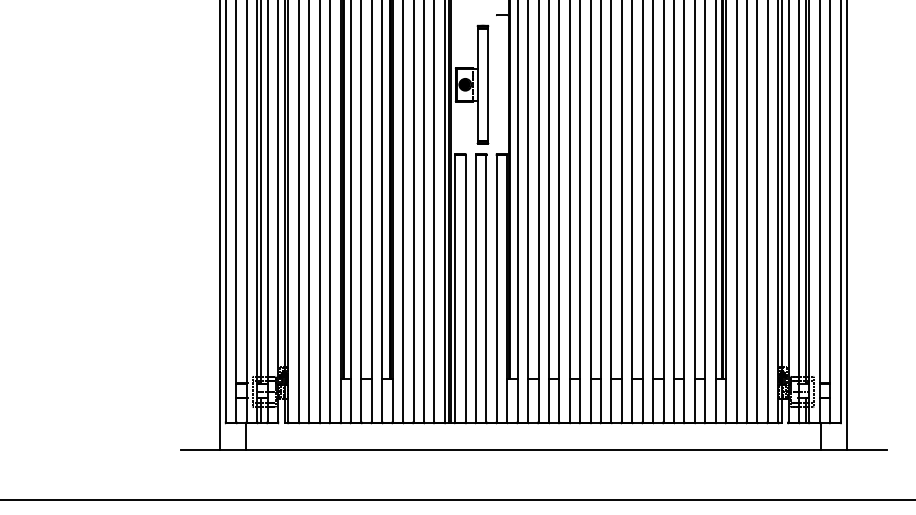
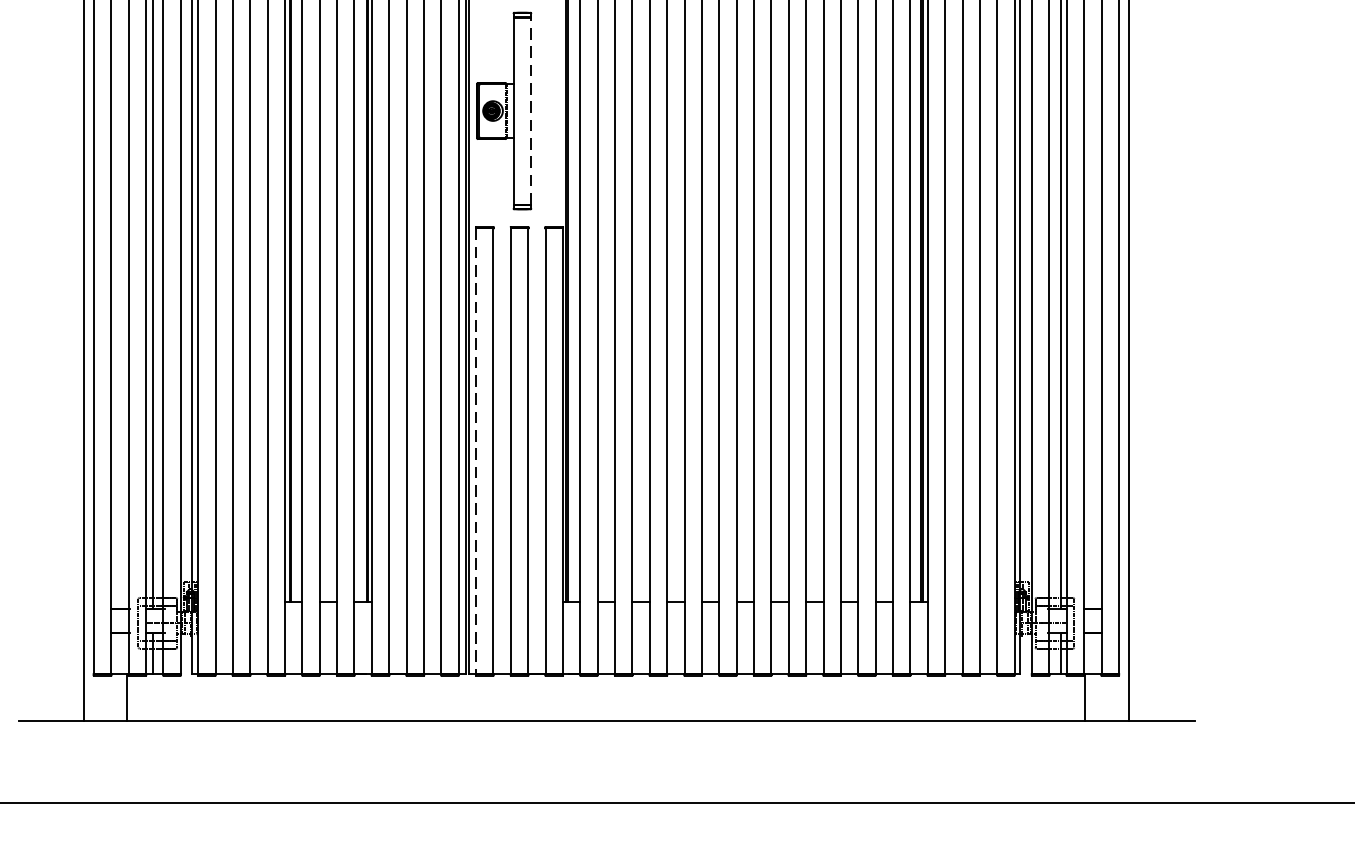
line: (488, 84) -> (531, 110), solid -> dashed
line: (455, 288) -> (476, 450), solid -> dashed

